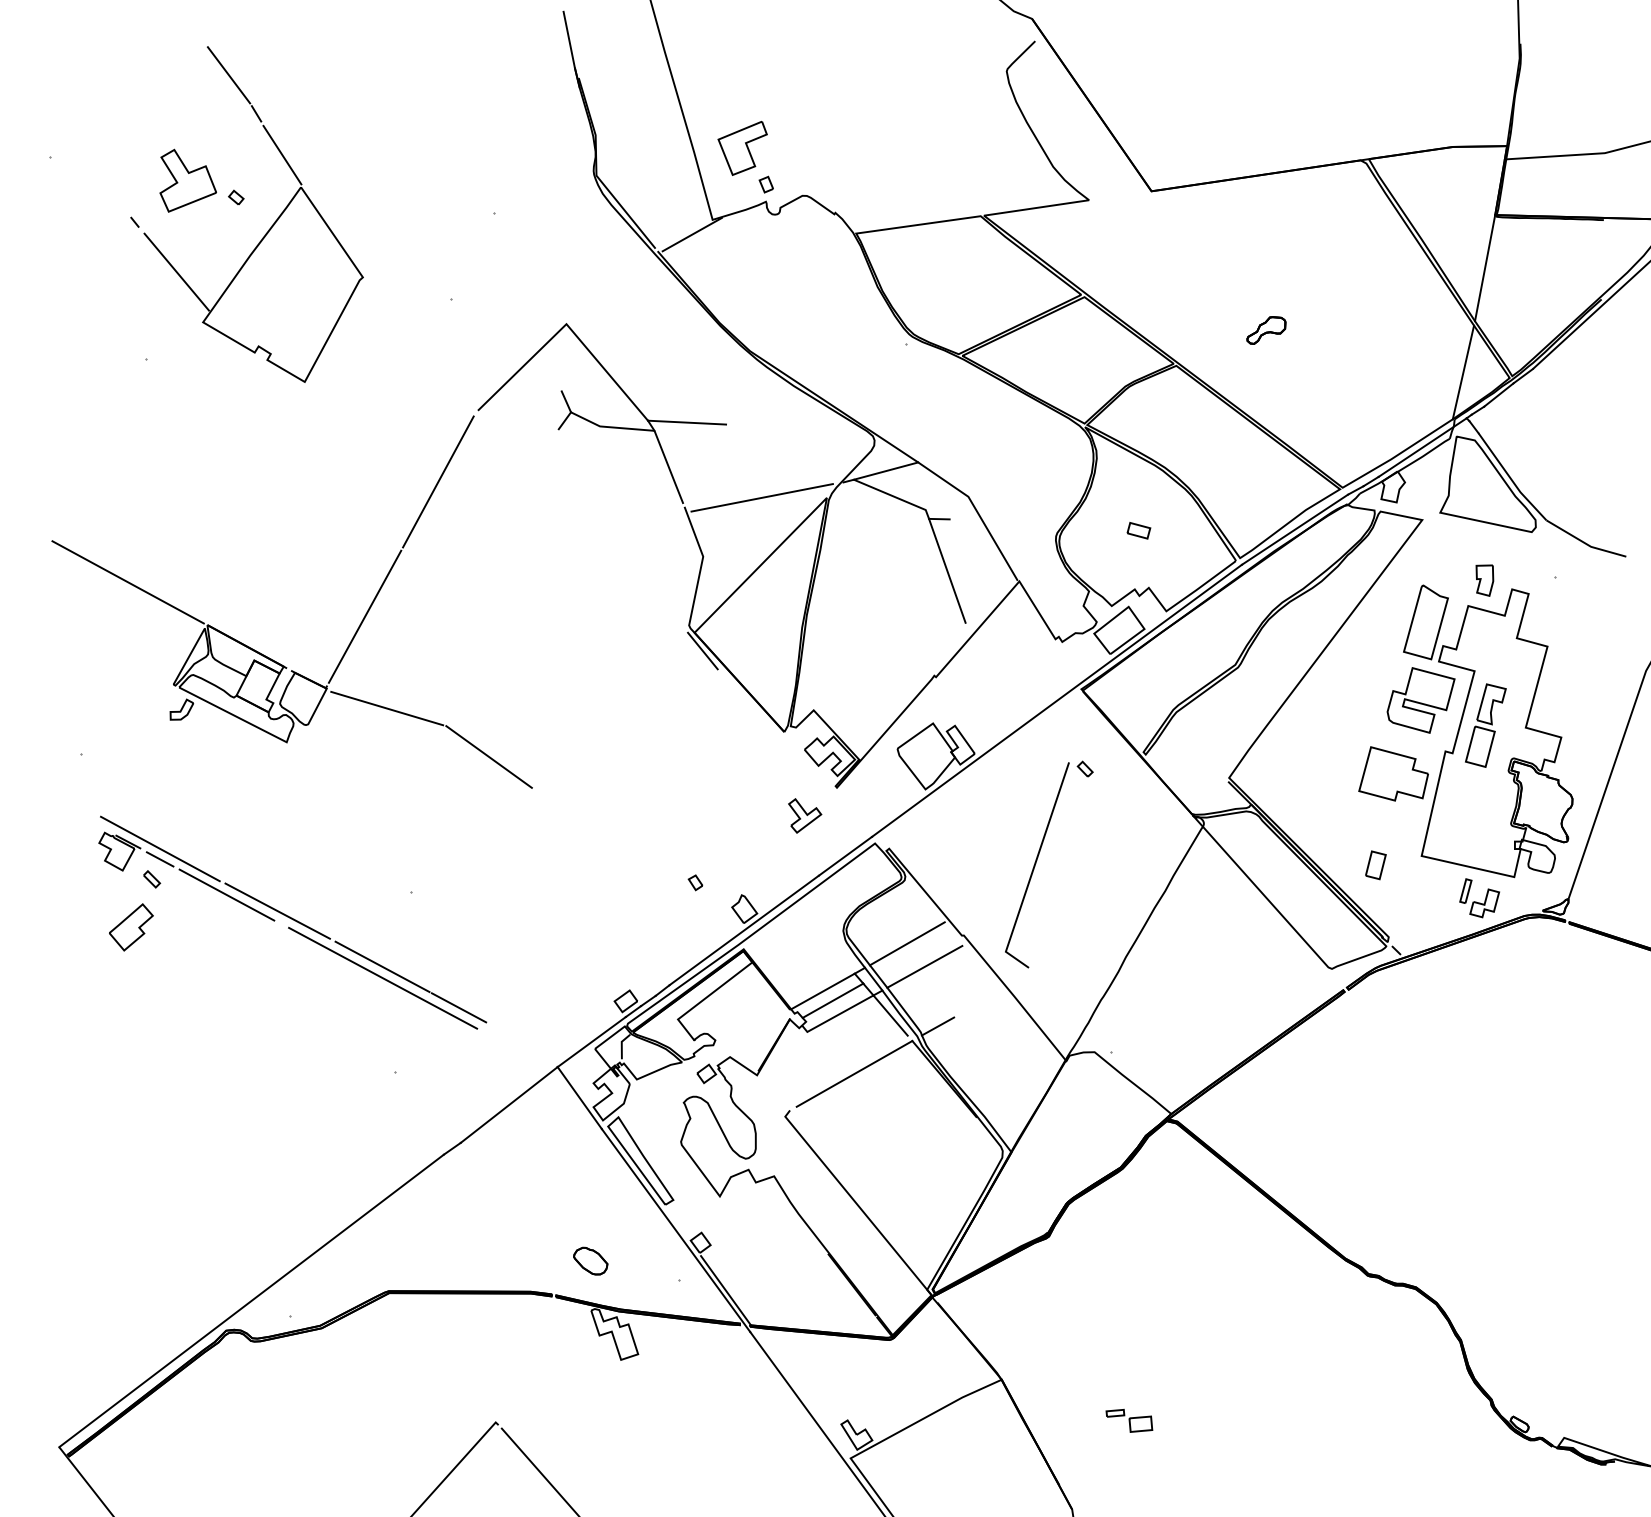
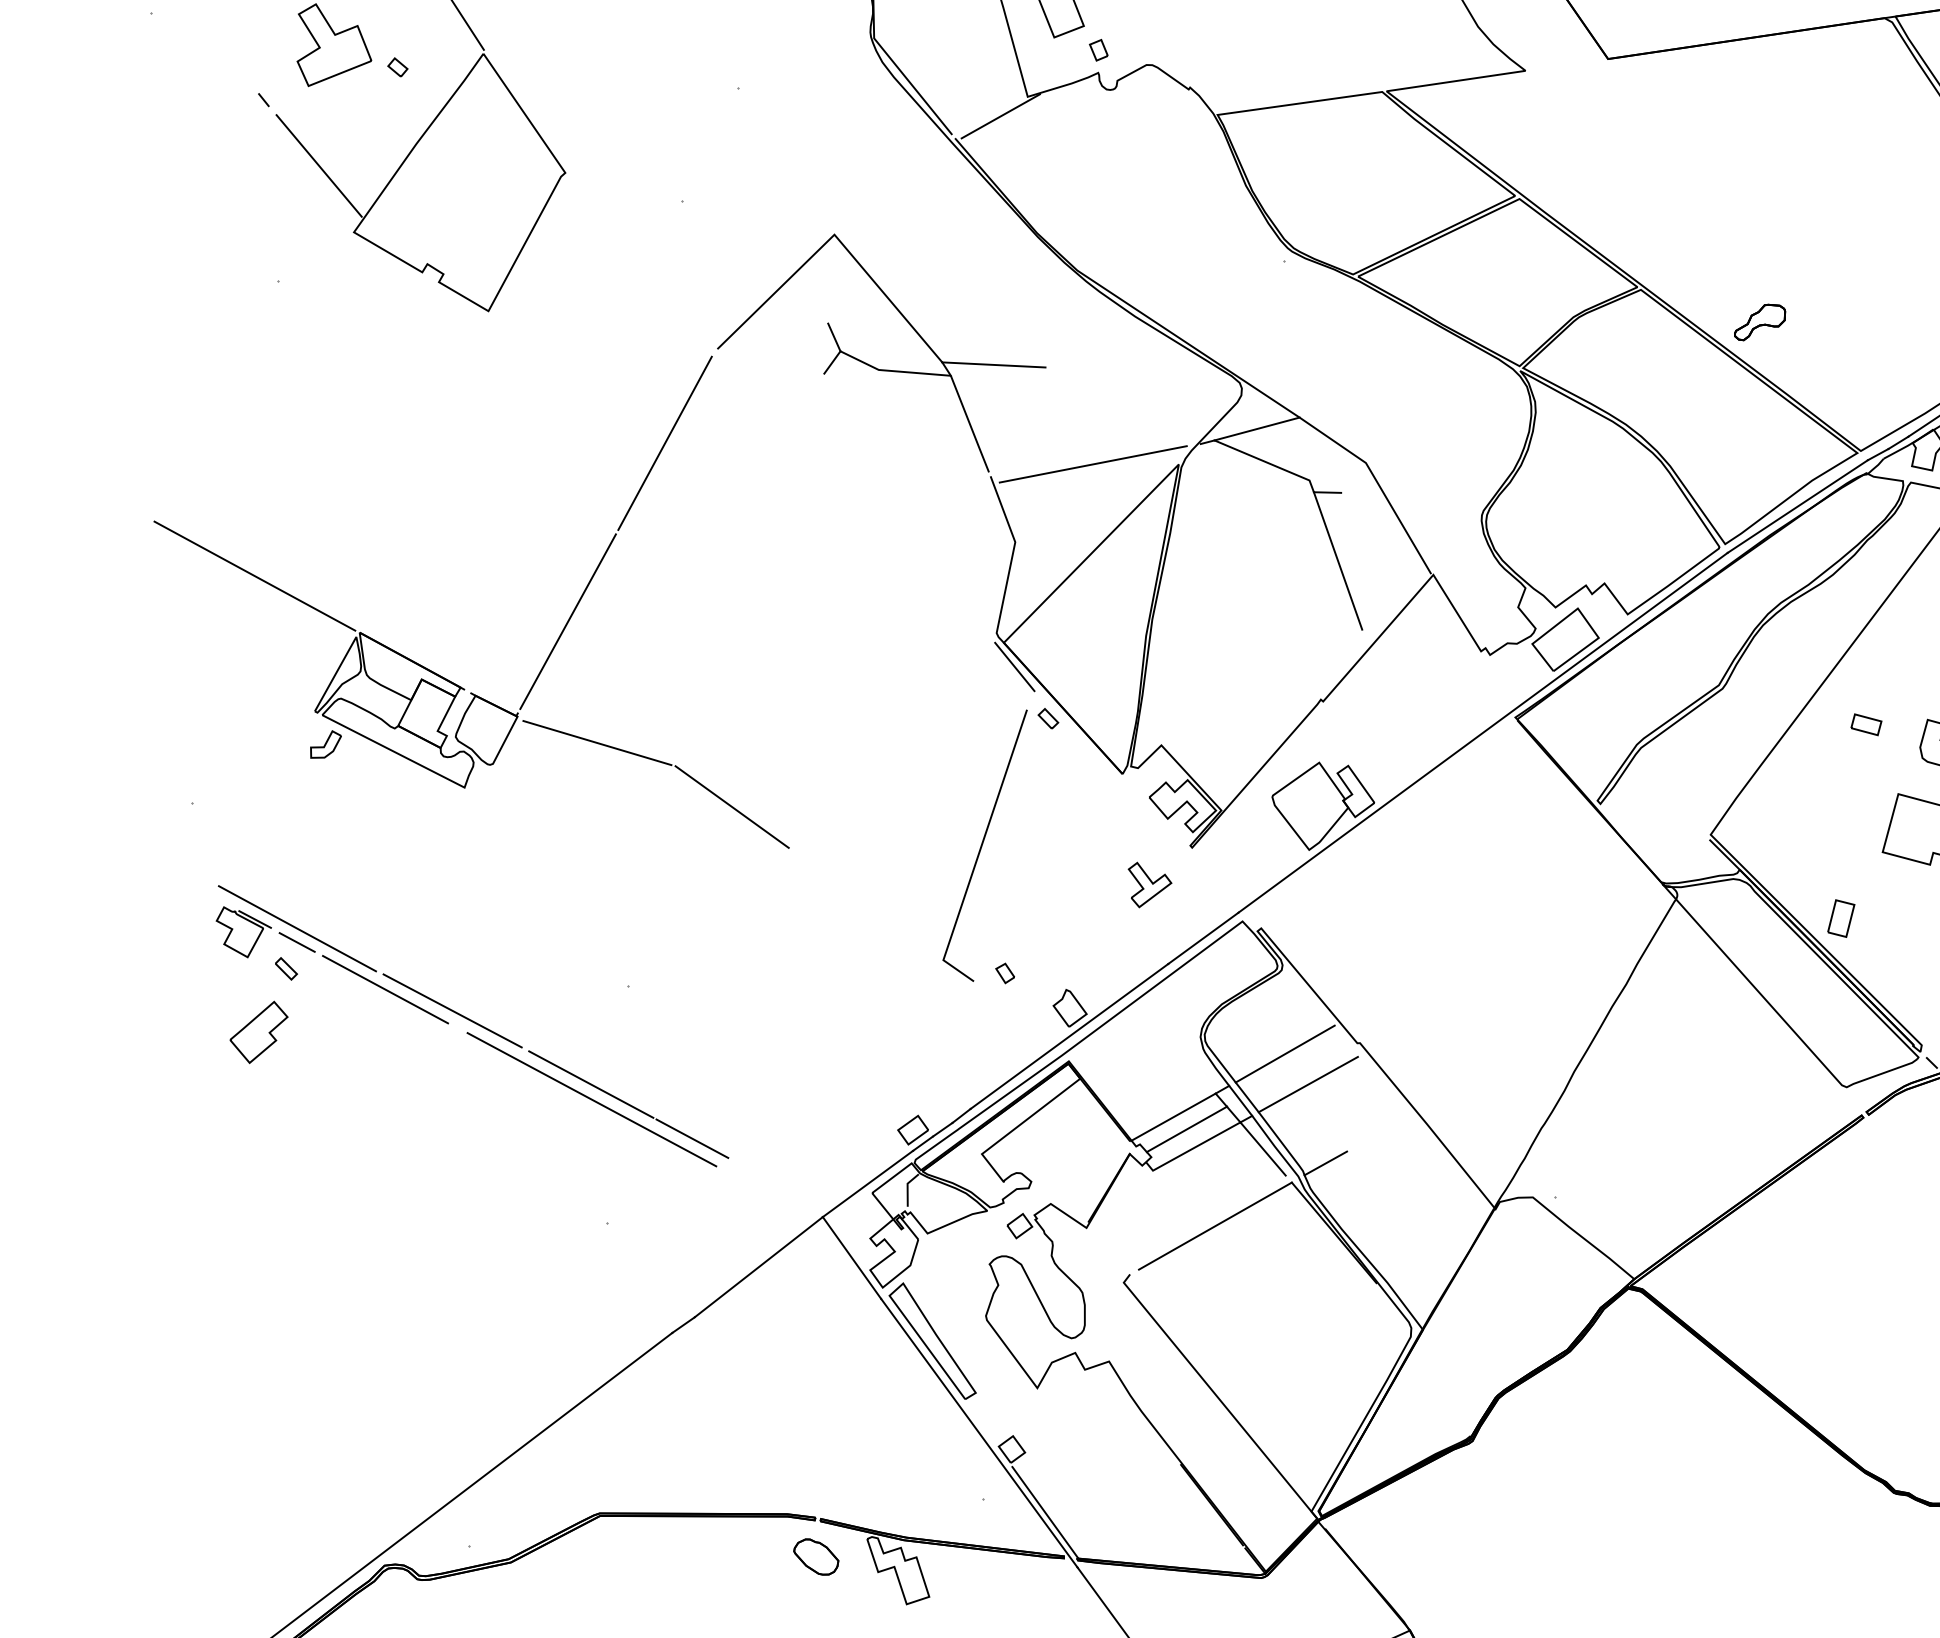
part: (1266, 330) -> (1760, 322), moved
part: (1138, 530) -> (1865, 724), moved
part: (1037, 860) -> (985, 839), moved
part: (1375, 865) -> (1840, 918), moved
part: (590, 1260) -> (815, 1556), moved

